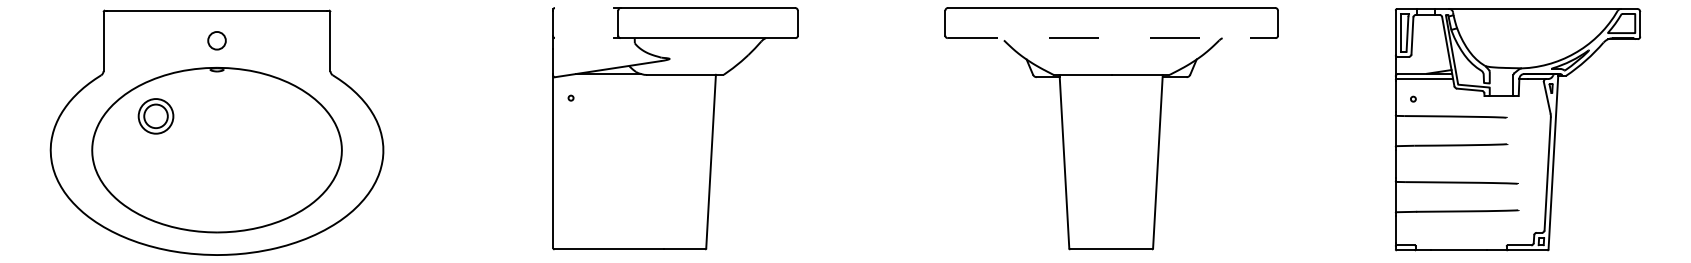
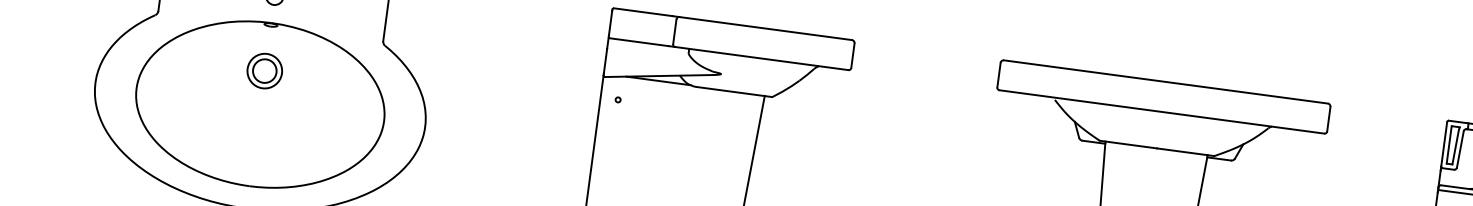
line: (583, 7) -> (642, 11), added
line: (583, 38) -> (638, 42), added
line: (1111, 38) -> (1161, 112), dashed -> solid
part: (155, 116) -> (264, 71), moved

